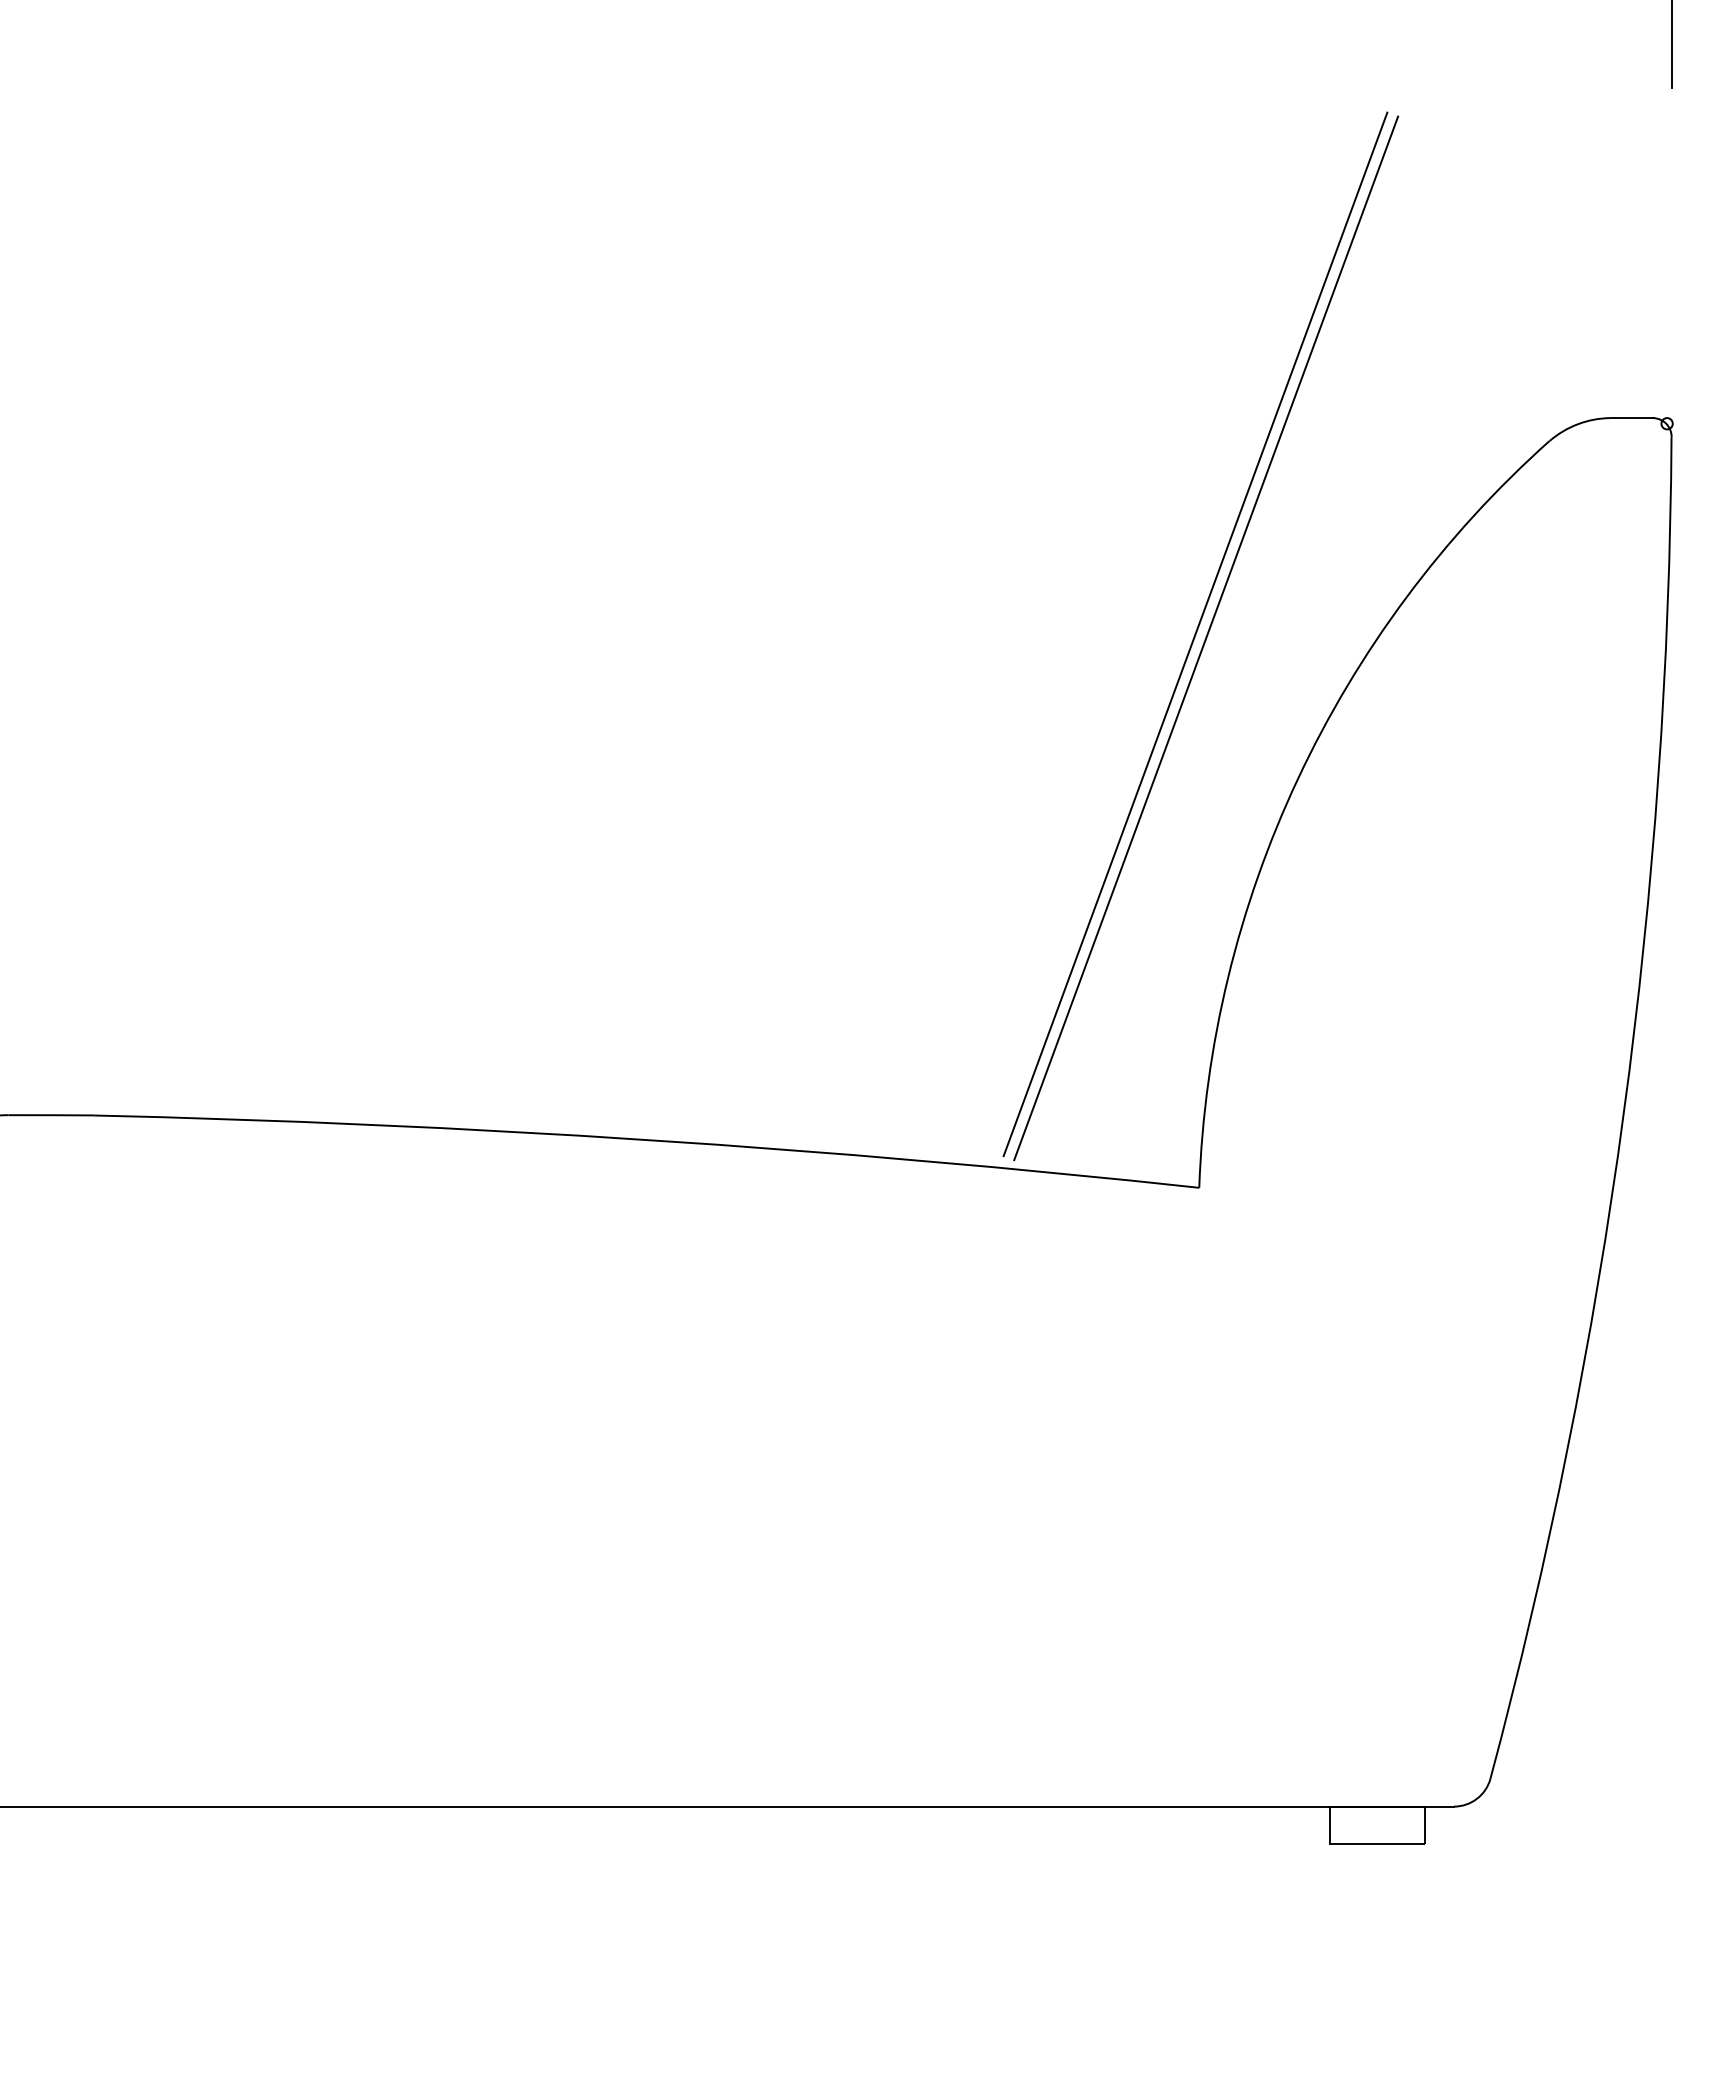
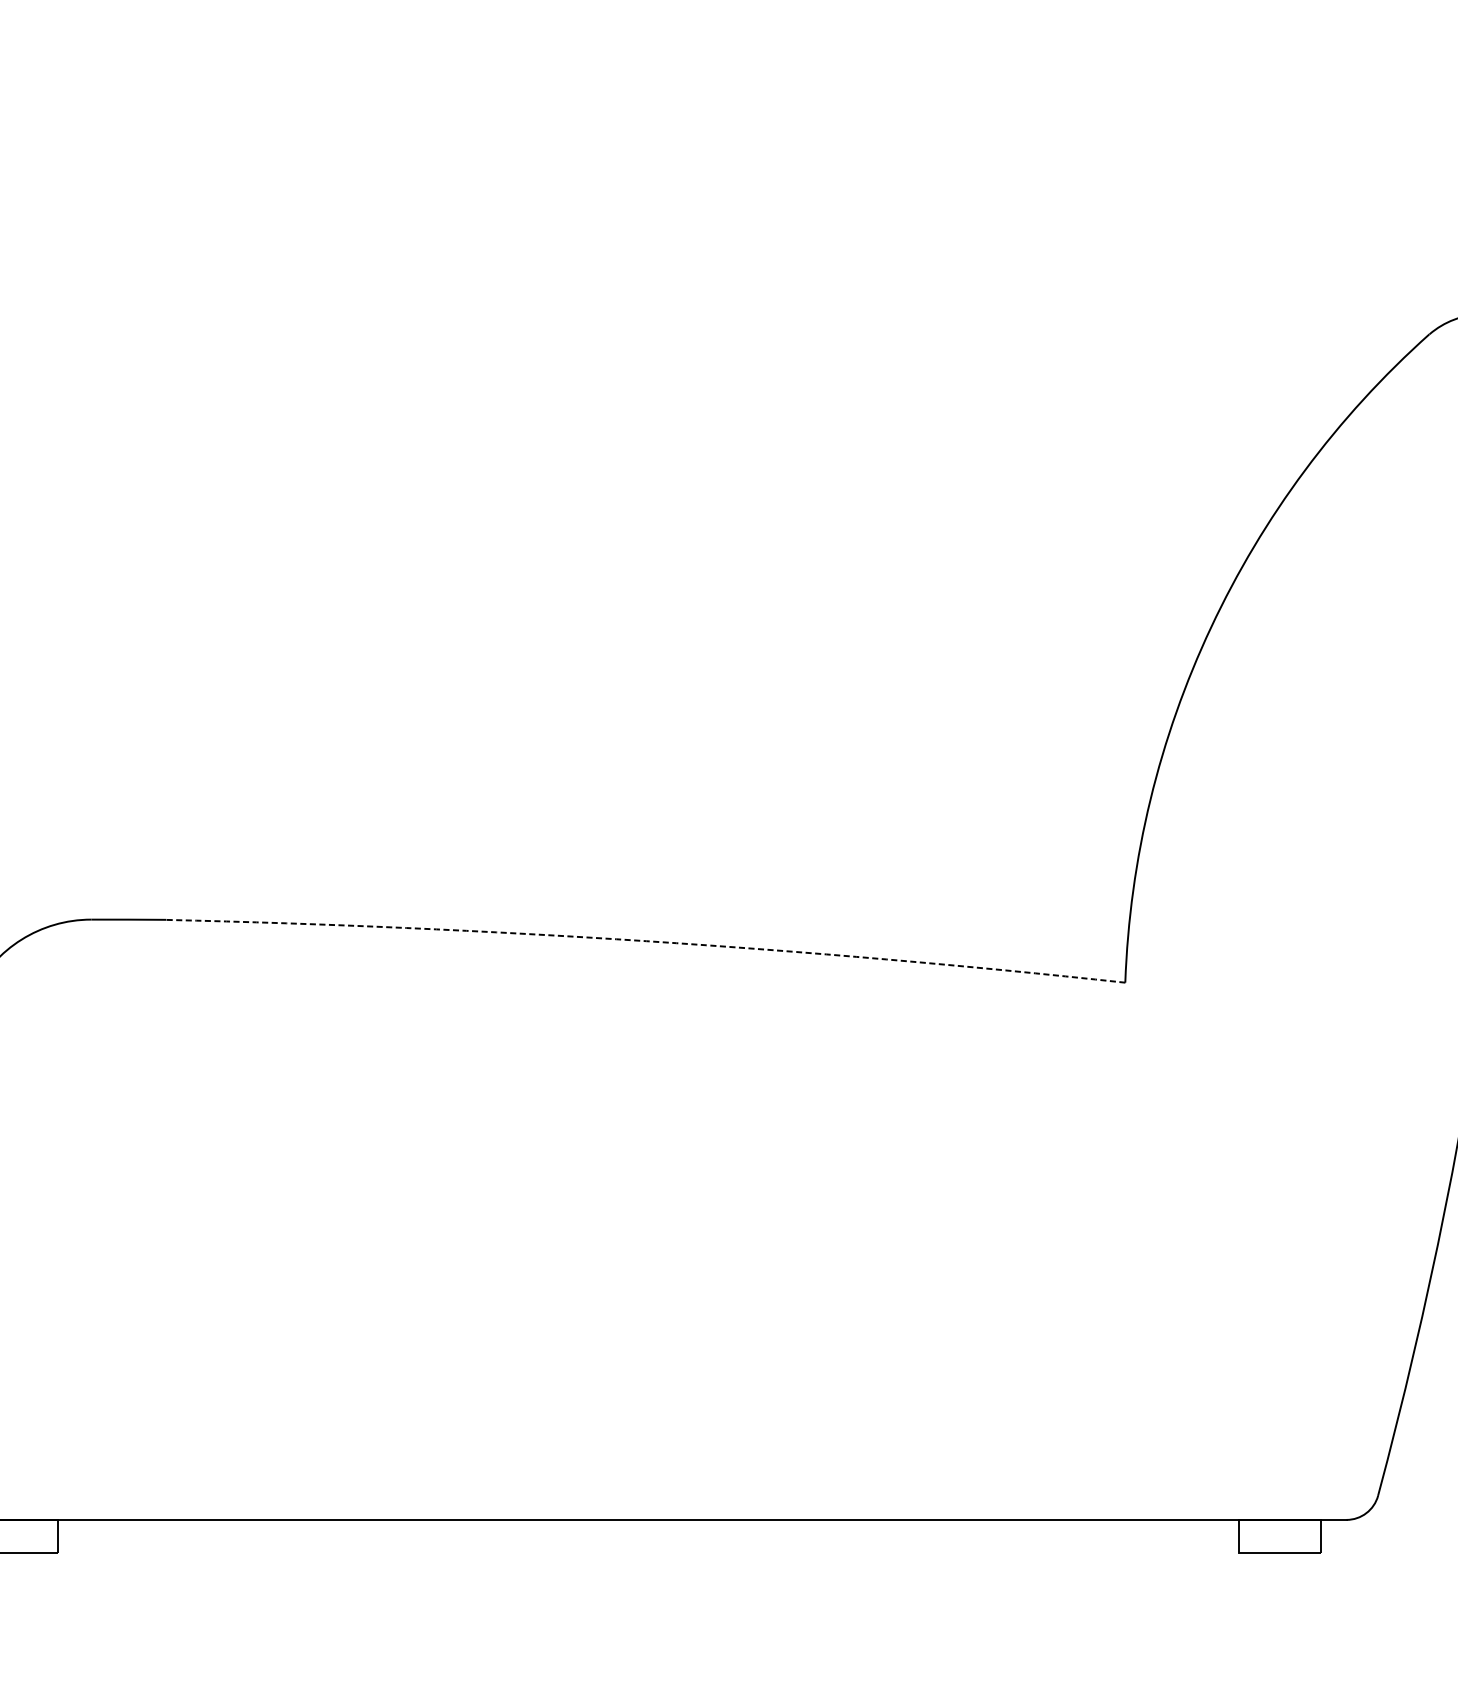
line: (1195, 634) -> (1122, 502), removed
line: (1206, 638) -> (1131, 505), removed
arc: (647, 1140) -> (646, 941), solid -> dashed

